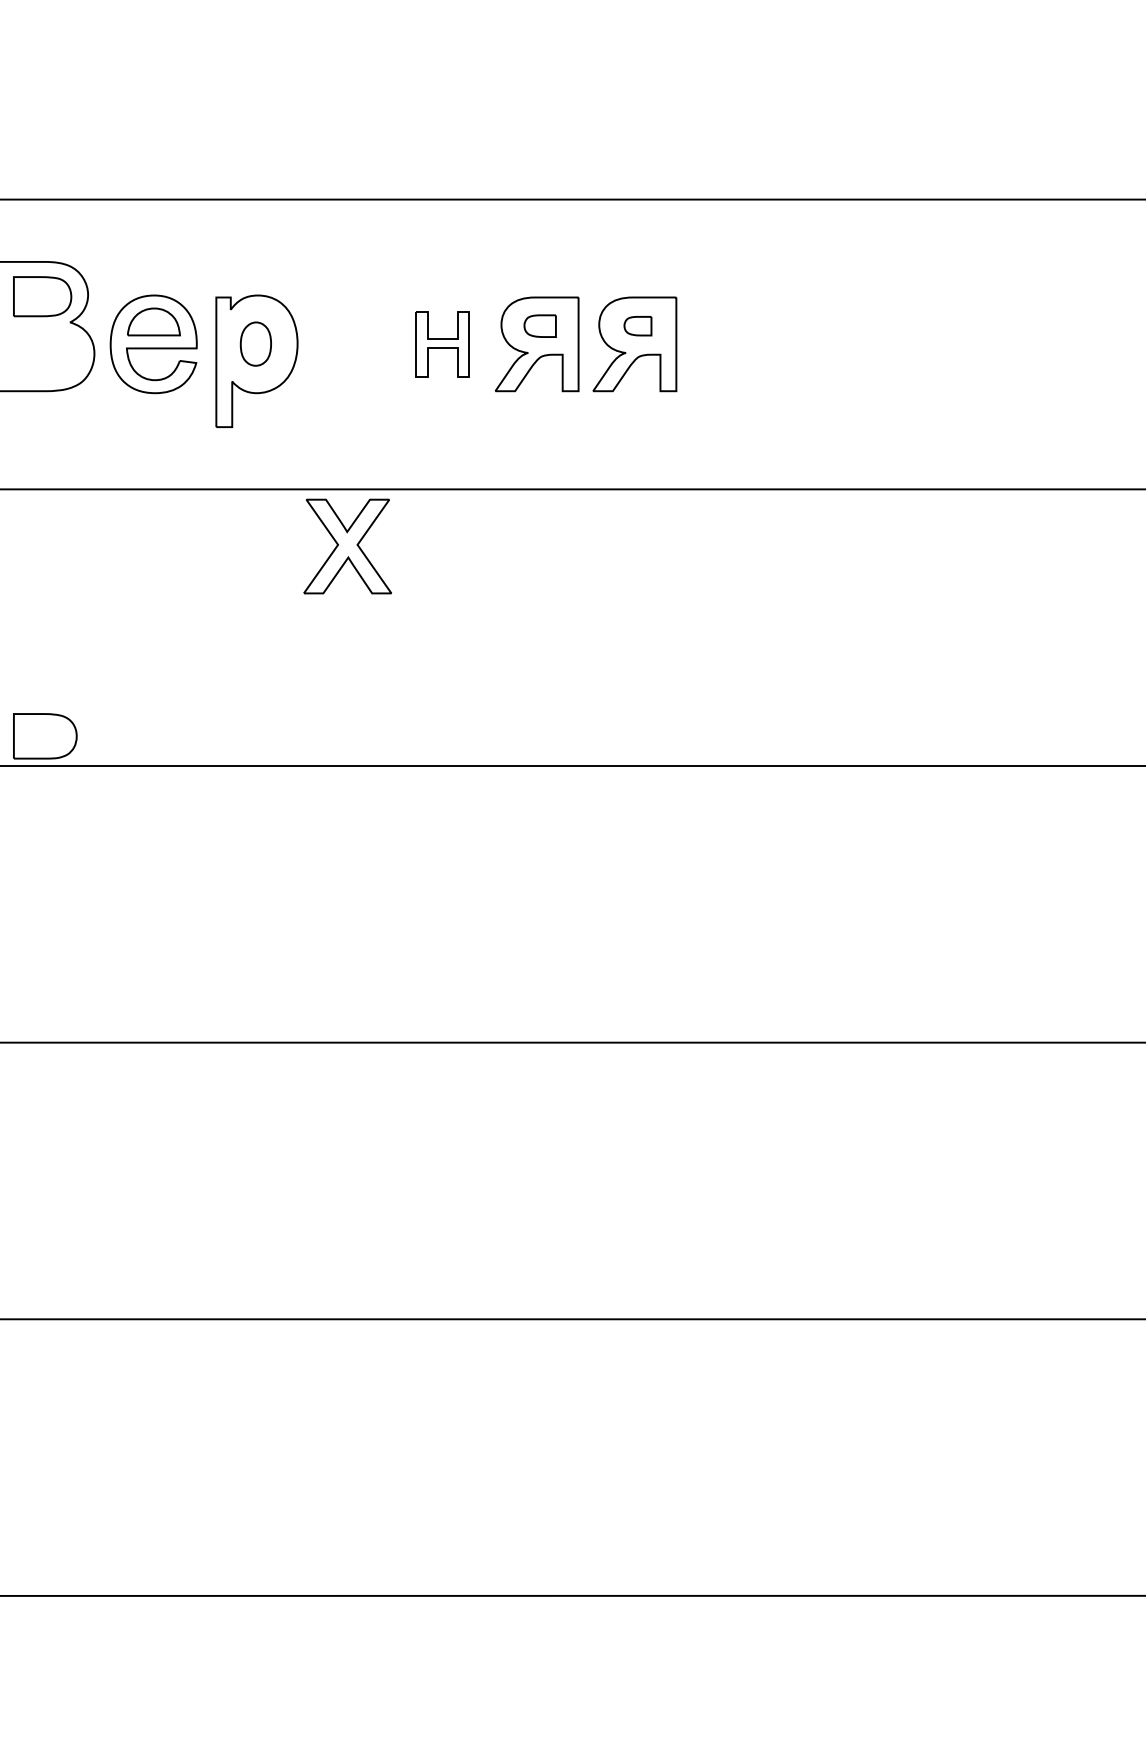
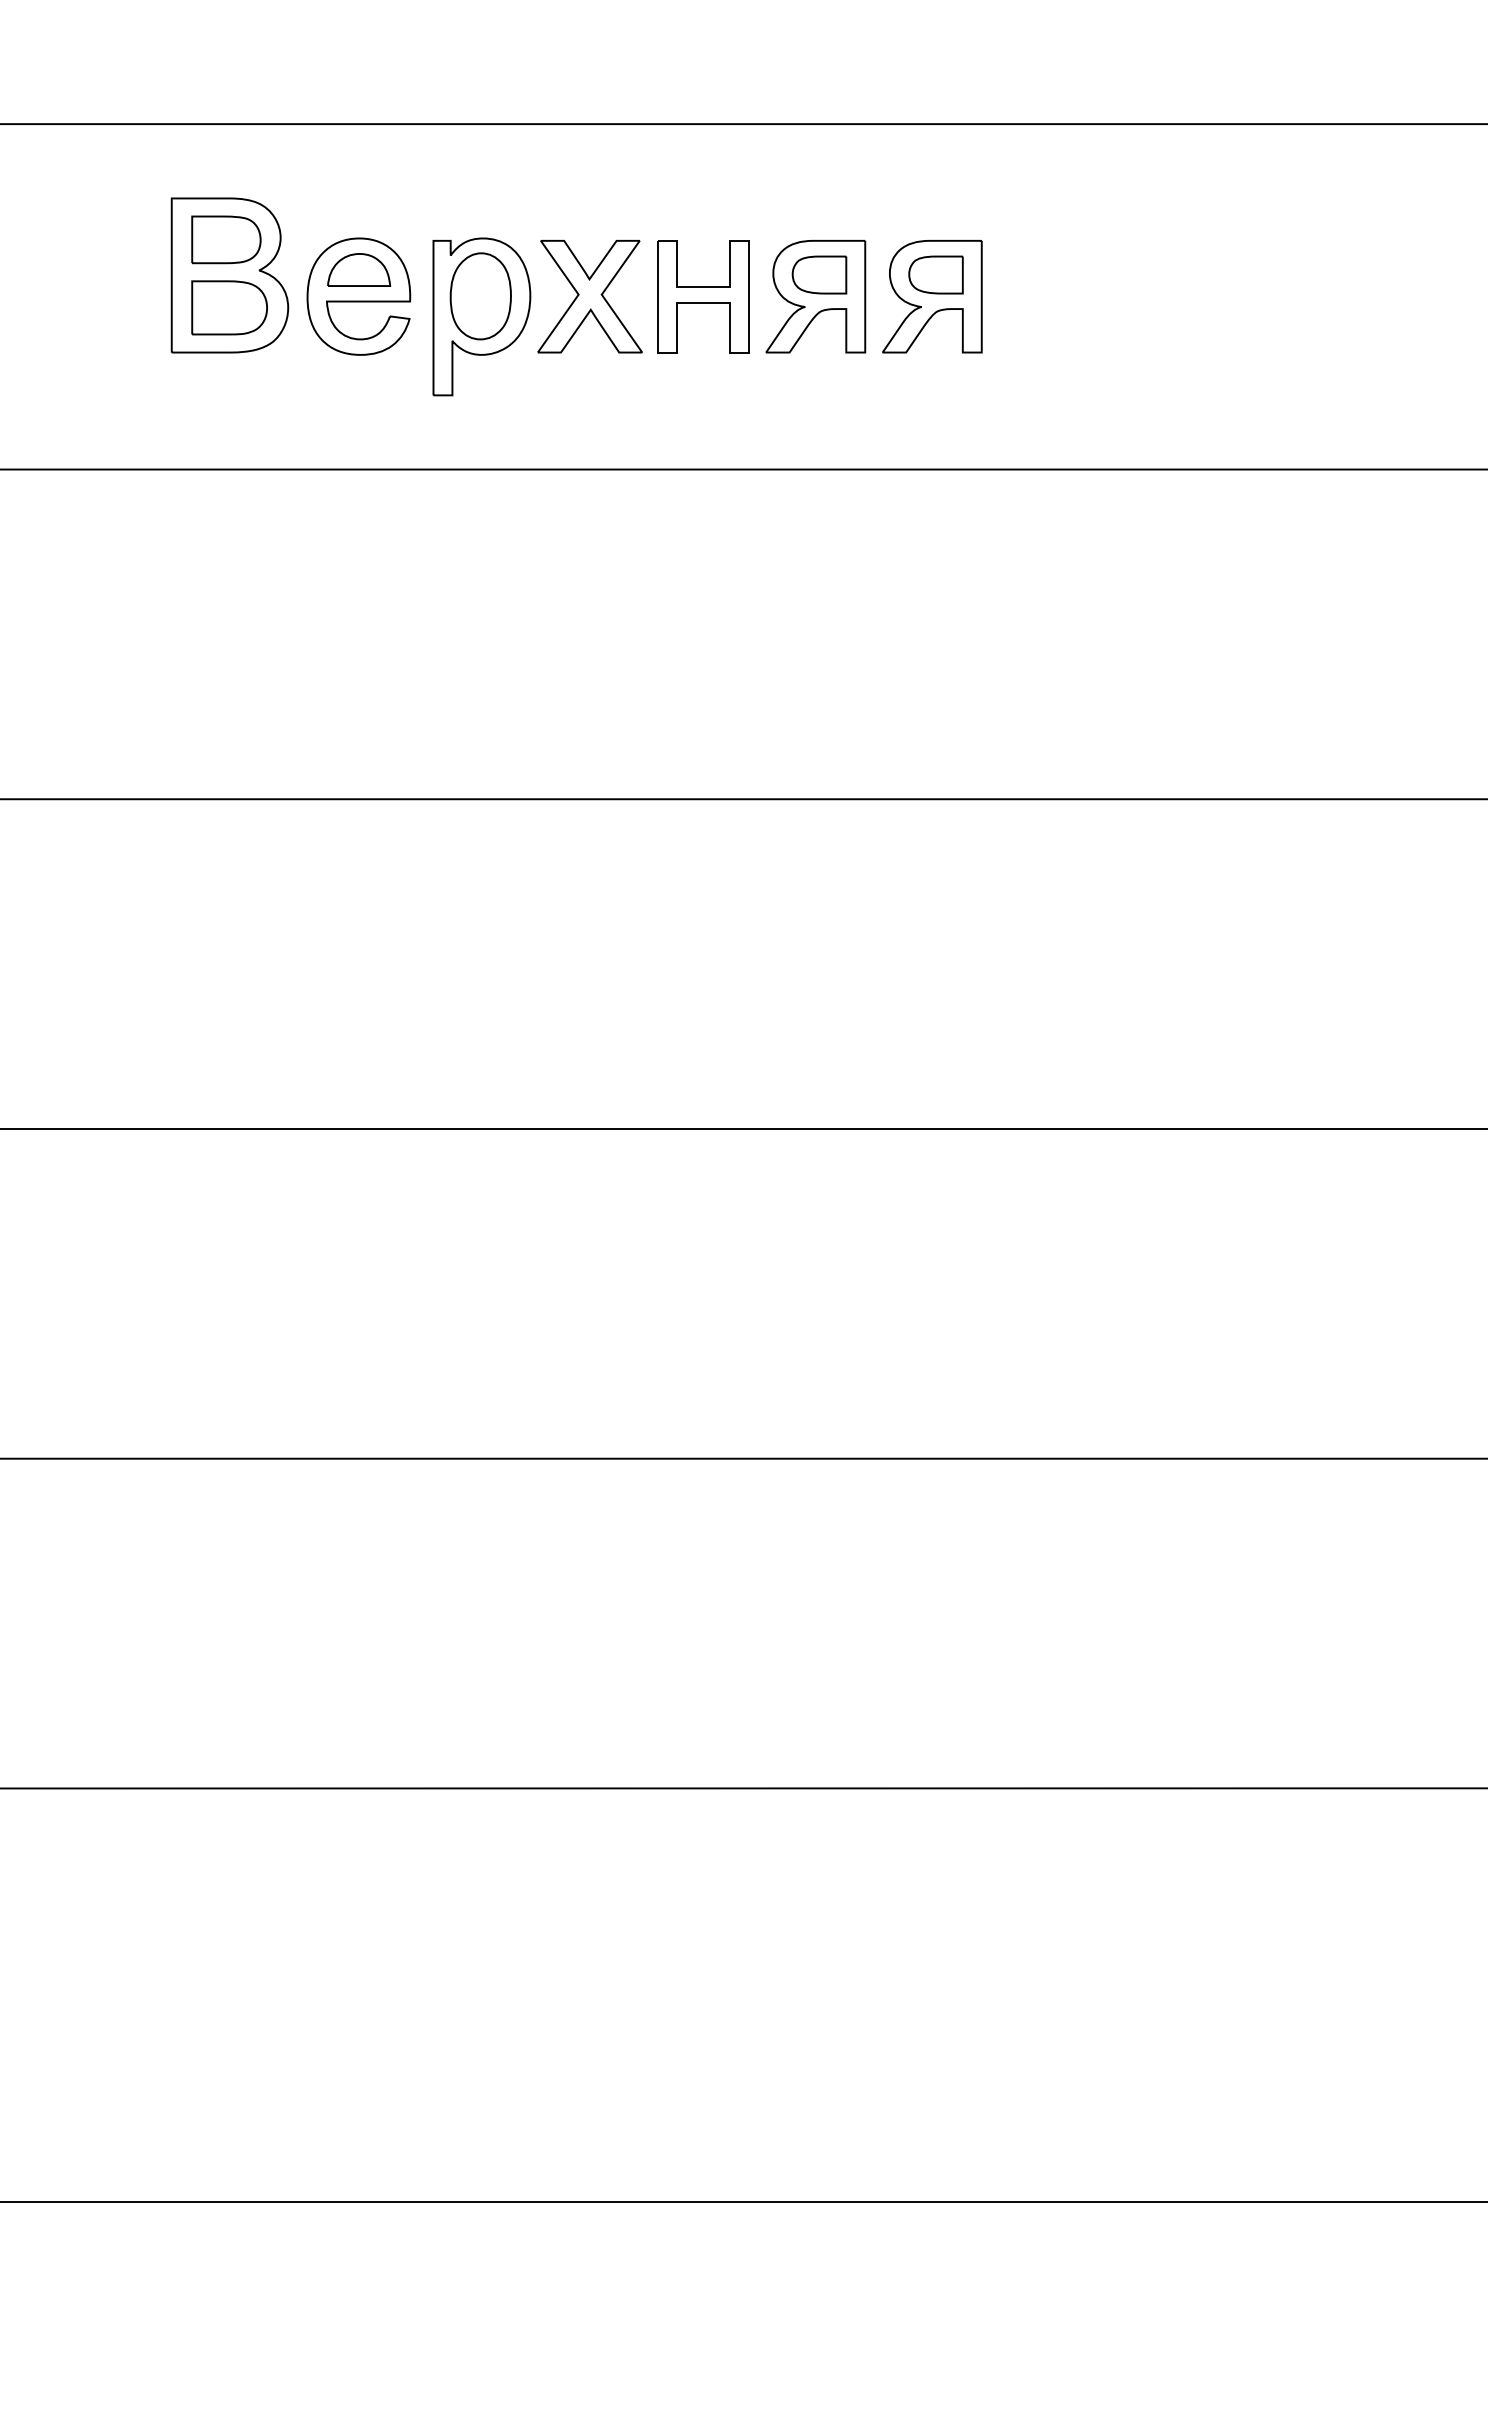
part: (540, 325) -> (819, 274), size x1.43
part: (637, 325) -> (935, 274), size x1.67
part: (255, 344) -> (480, 296), size x1.67
part: (442, 344) -> (703, 296), size x1.43
part: (347, 546) -> (589, 296), moved
part: (45, 736) -> (229, 307), moved

